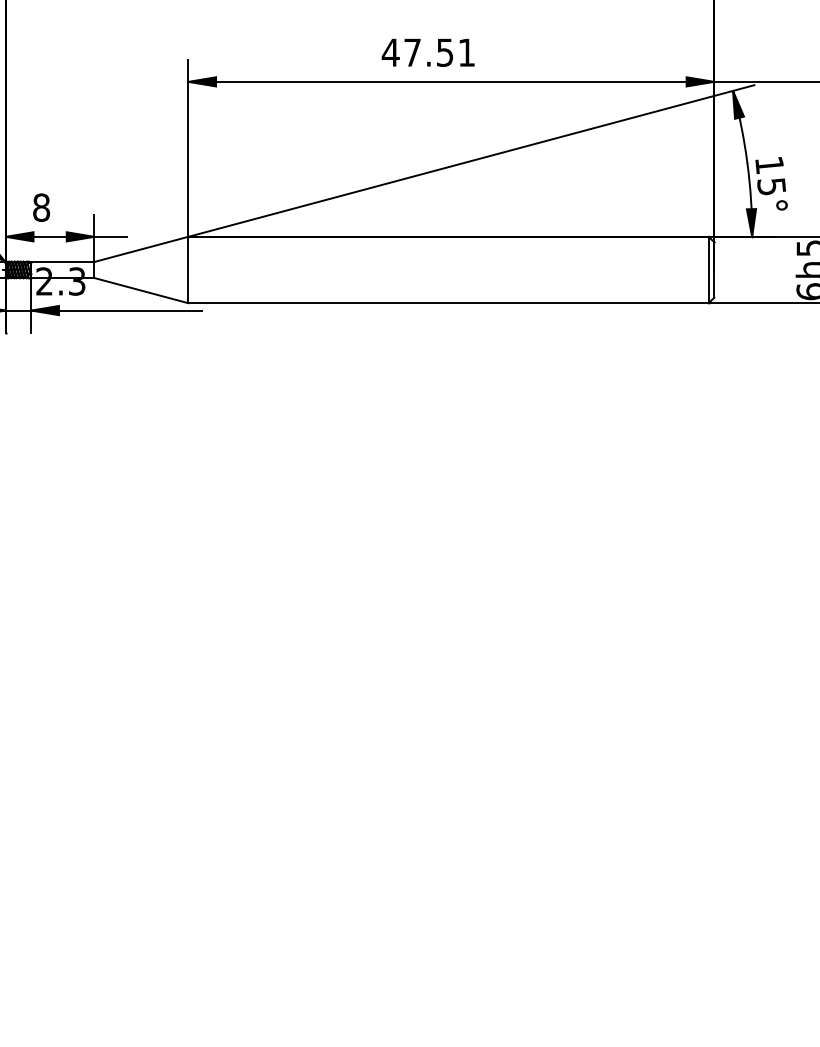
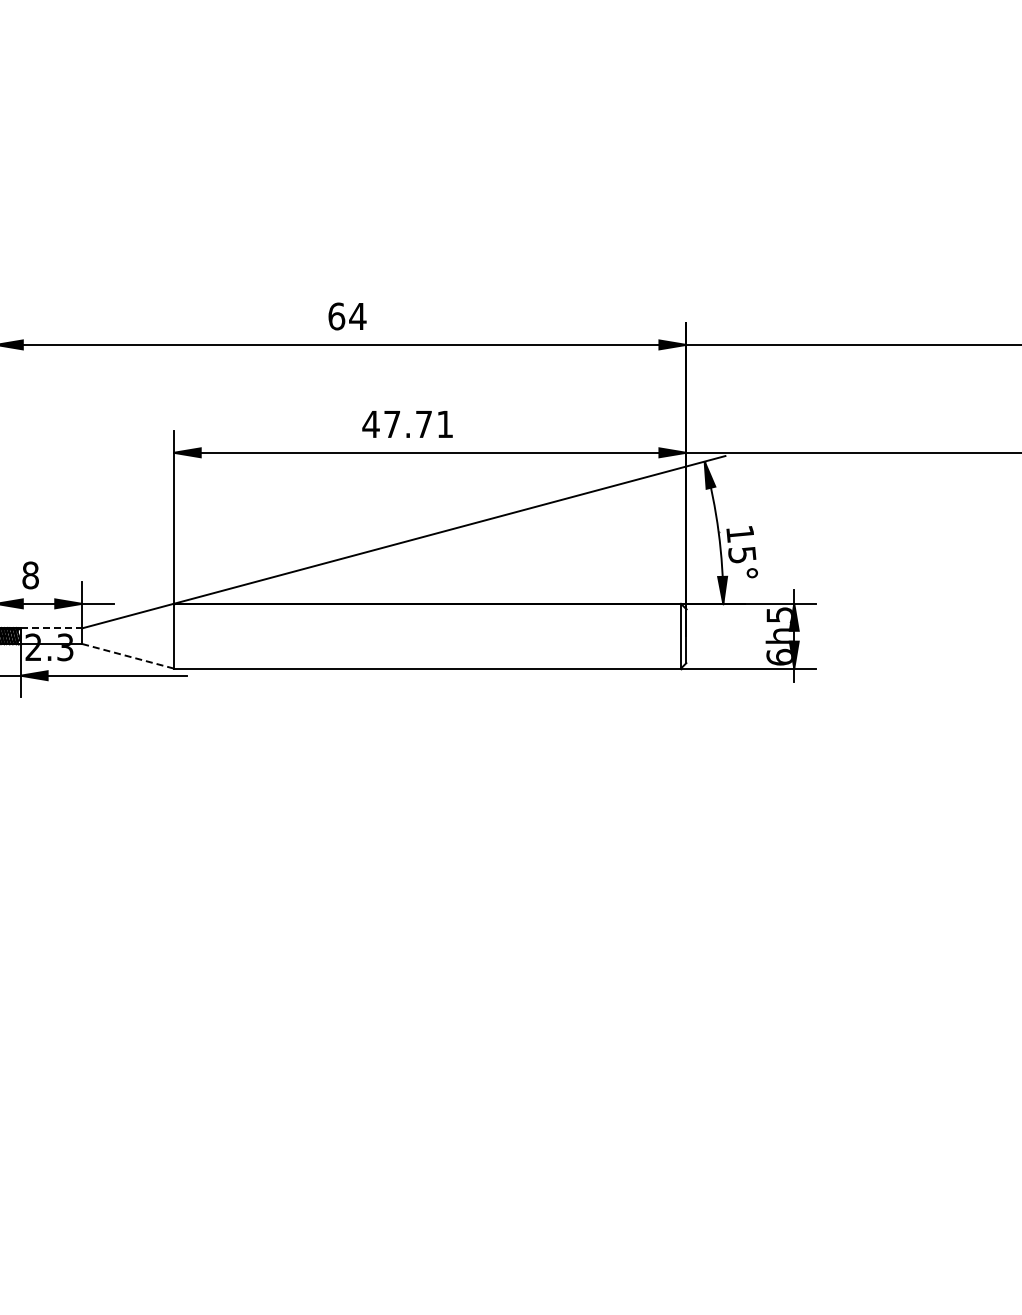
text: (444, 52) -> (423, 424), 47.51 -> 47.71
line: (62, 262) -> (51, 628), solid -> dashed
line: (141, 290) -> (128, 656), solid -> dashed

